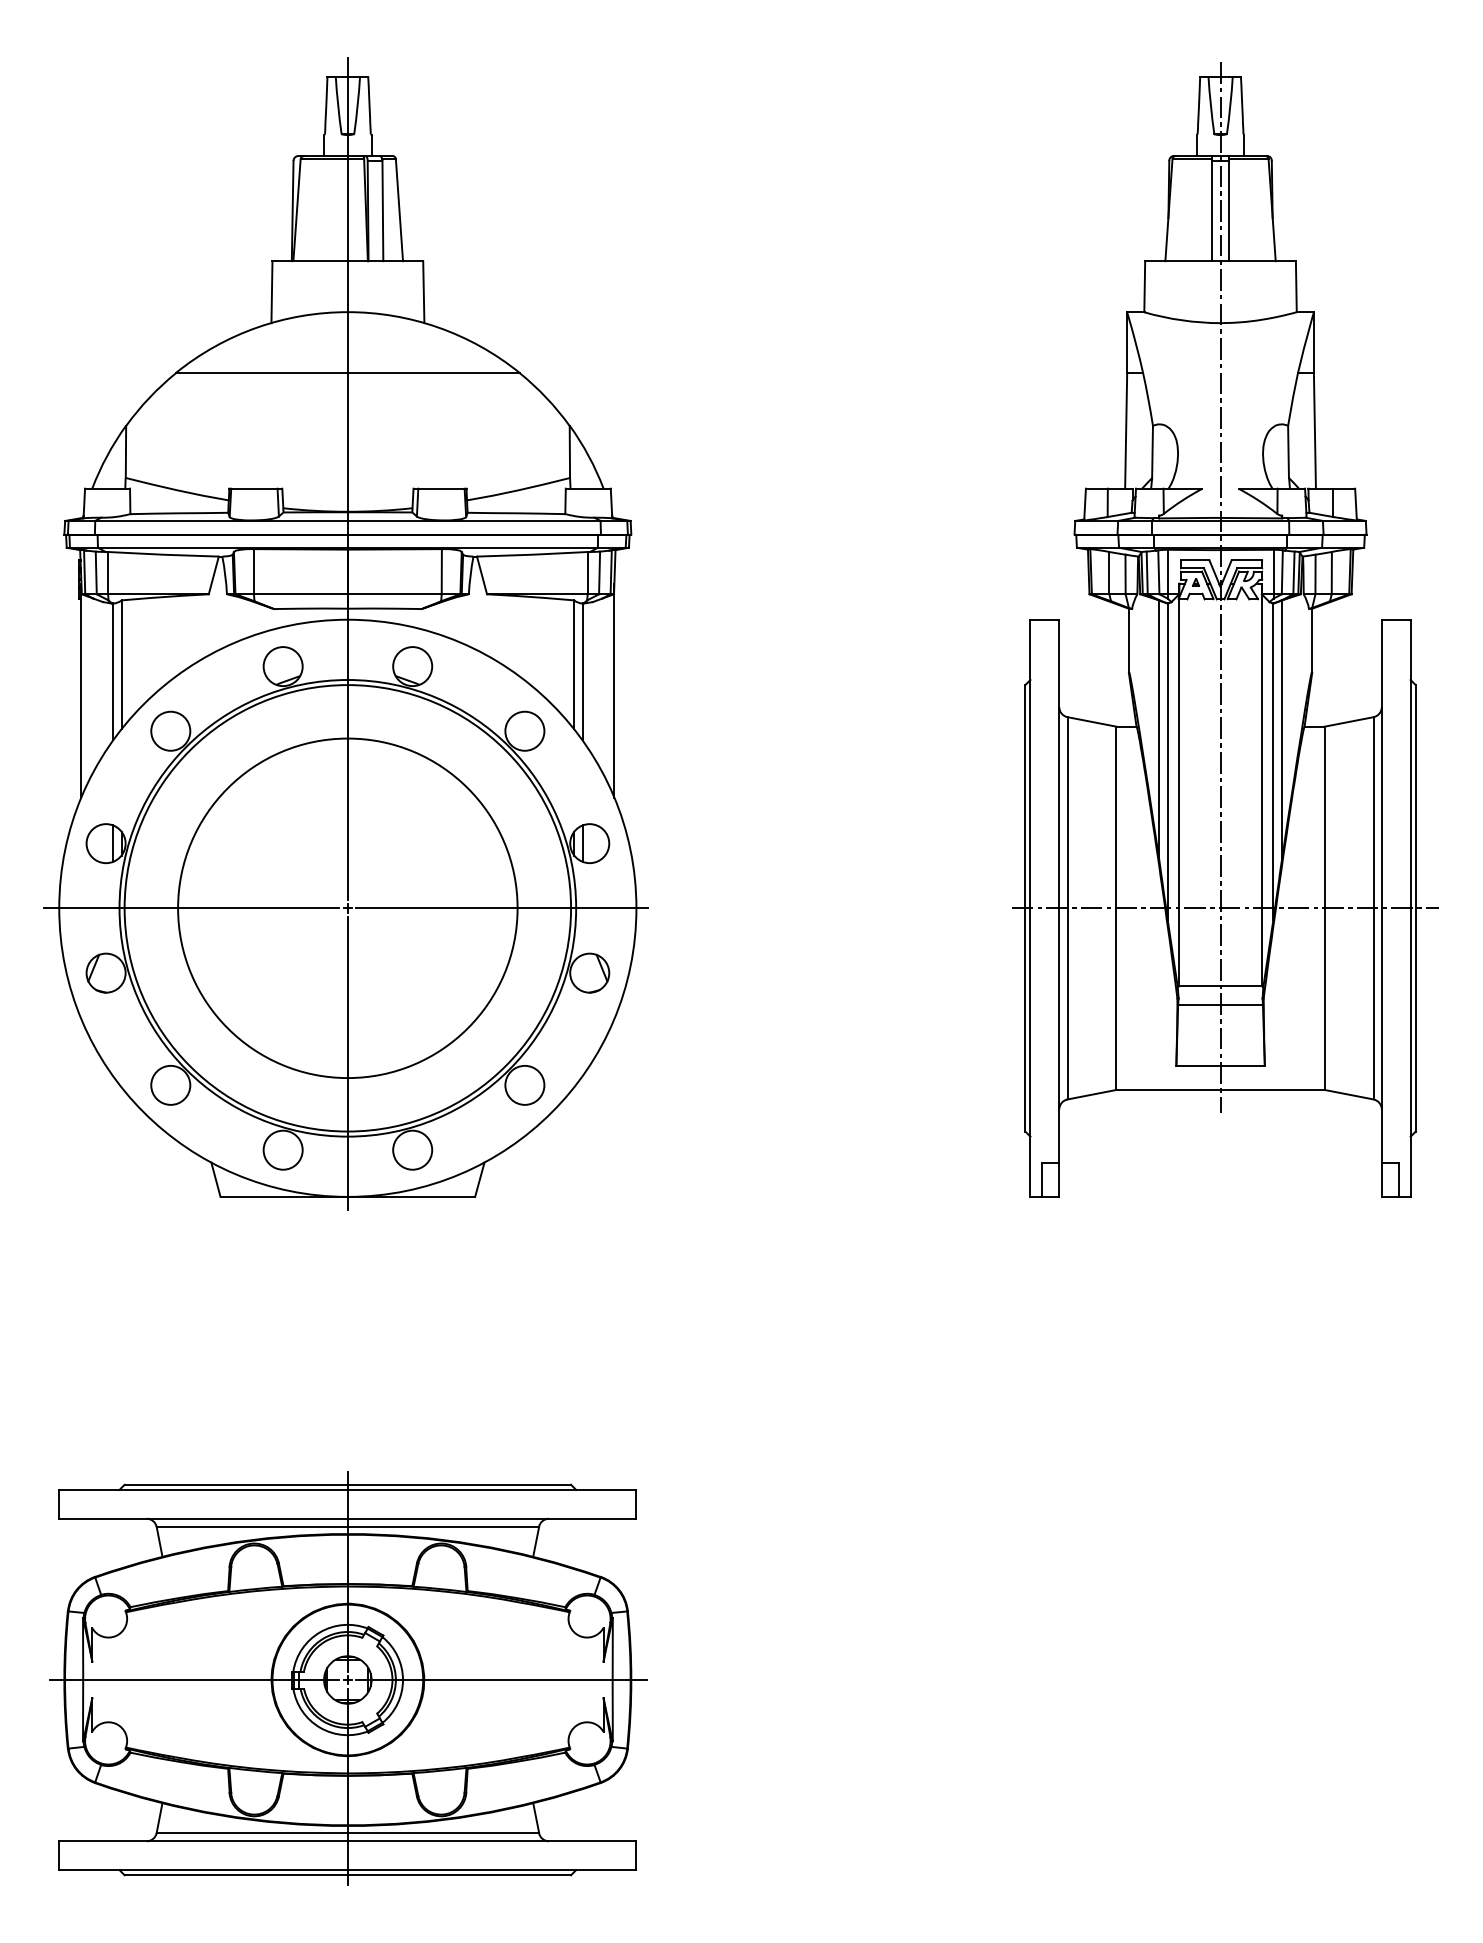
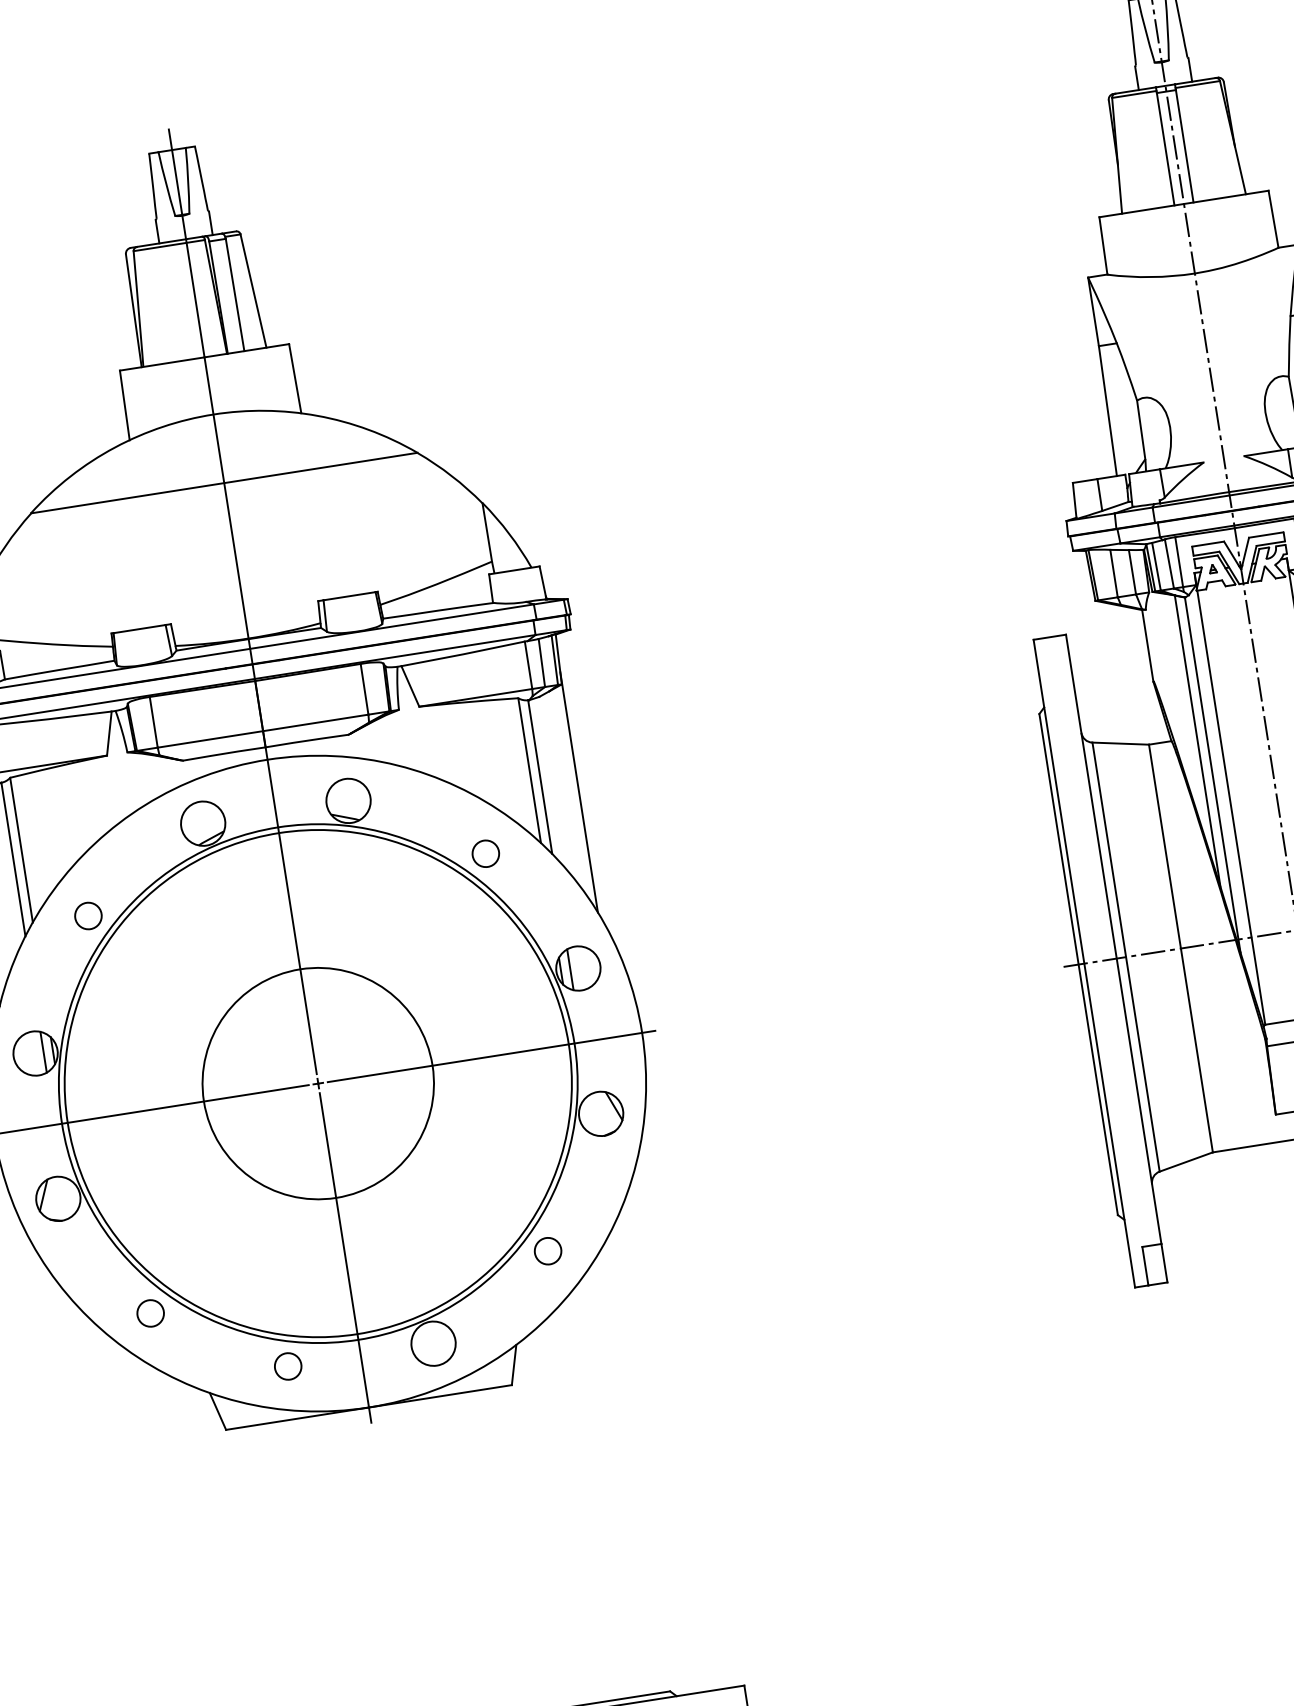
circle: (170, 730) -> (87, 915), size x0.6
circle: (524, 730) -> (485, 853), size x0.6
circle: (347, 908) -> (317, 1083), size x0.6
circle: (170, 1084) -> (150, 1312), size x0.6
circle: (524, 1084) -> (547, 1250), size x0.6
circle: (282, 1149) -> (287, 1365), size x0.6

